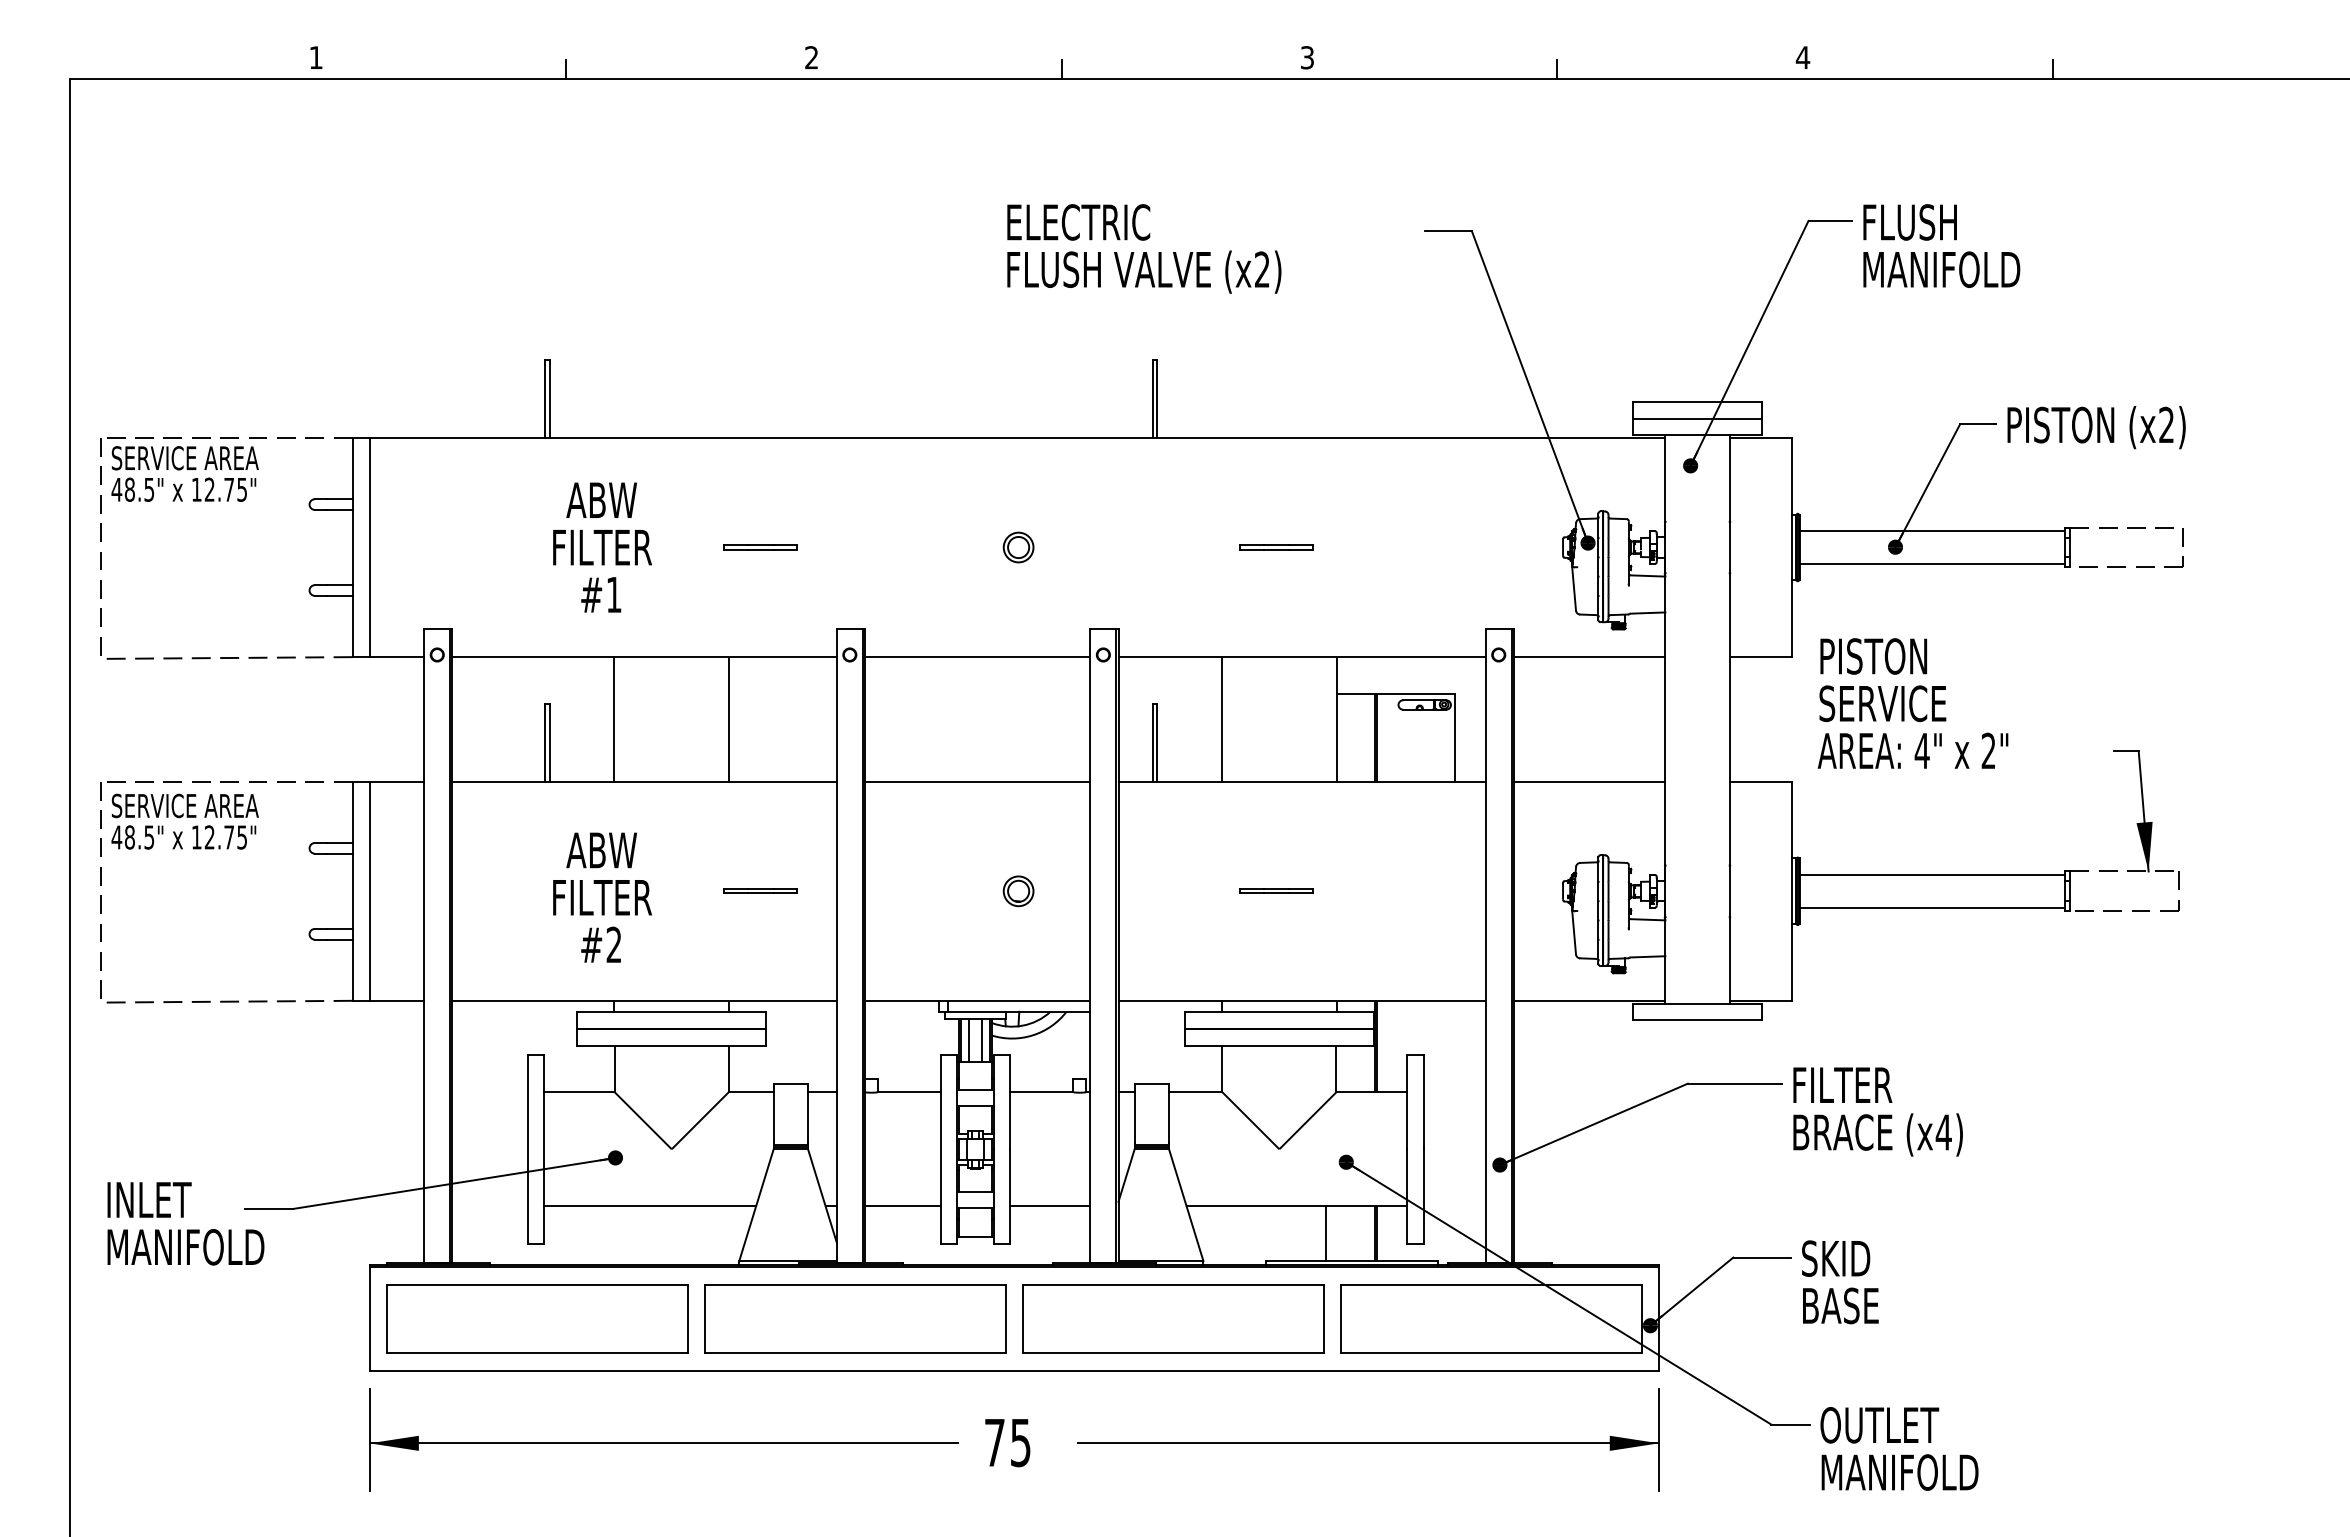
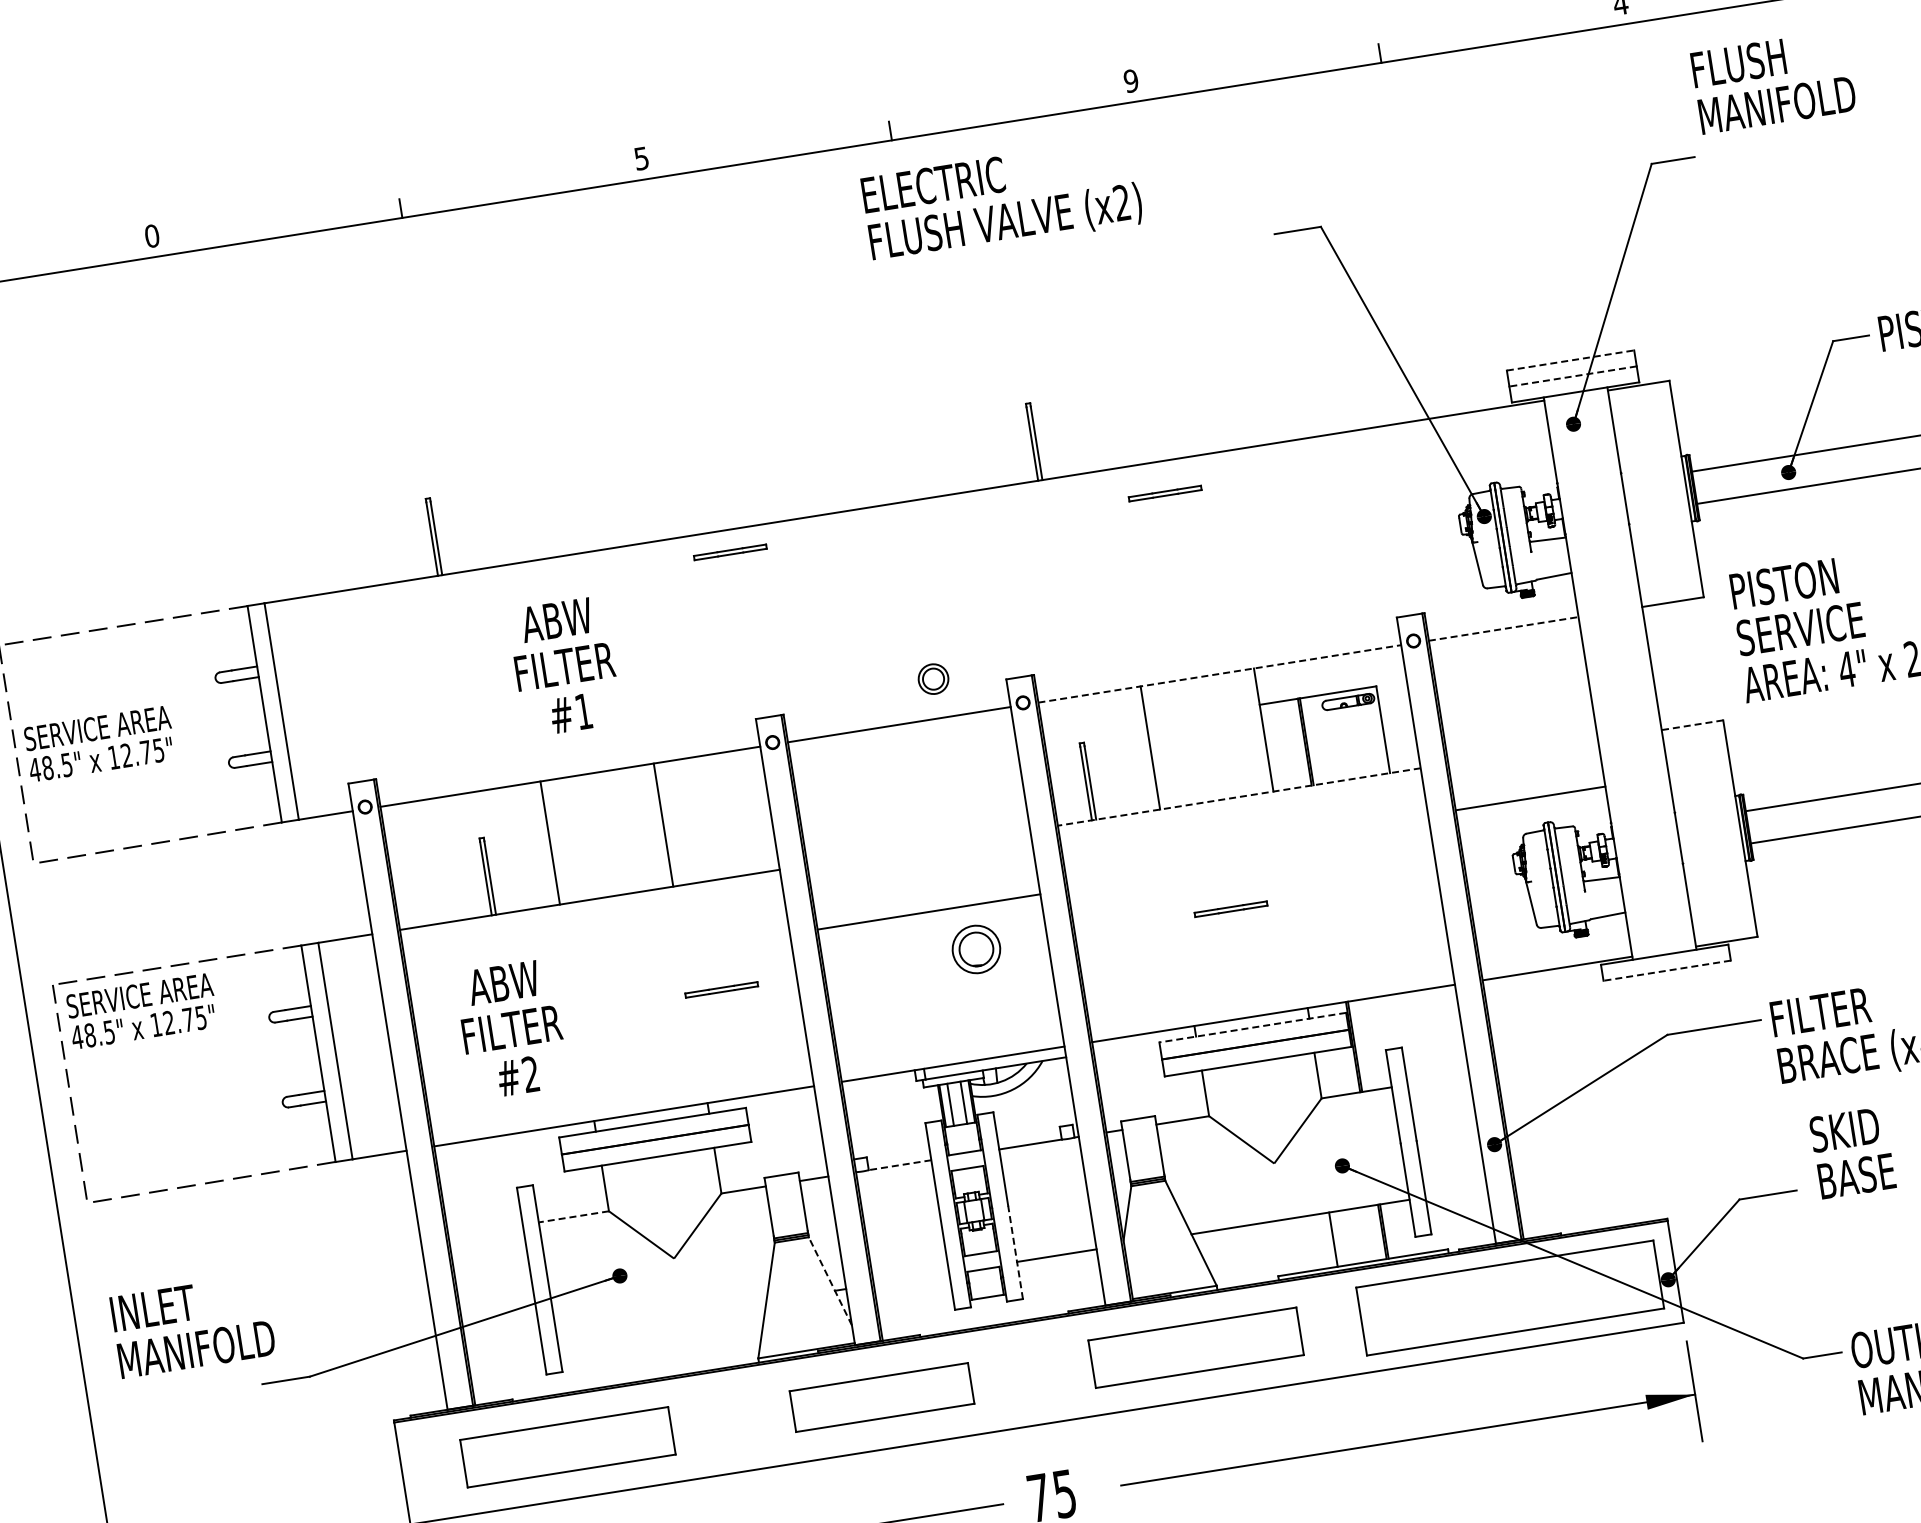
text: (315, 57) -> (151, 236), 1 -> 0
text: (811, 57) -> (641, 158), 2 -> 5
text: (1307, 57) -> (1131, 80), 3 -> 9
text: (1941, 245) -> (1773, 81), moved
text: (1144, 248) -> (1002, 200), moved
line: (1698, 402) -> (1571, 360), solid -> dashed
line: (1697, 418) -> (1572, 376), solid -> dashed
text: (184, 473) -> (99, 743), moved
text: (602, 547) -> (564, 666), moved
part: (760, 547) -> (730, 552), moved
part: (1018, 547) -> (933, 679), moved
part: (1276, 547) -> (1165, 493), moved
line: (1302, 657) -> (1220, 674), solid -> dashed
line: (1589, 657) -> (1503, 629), solid -> dashed
line: (977, 781) -> (928, 911), moved
line: (1302, 781) -> (1239, 796), solid -> dashed
line: (1589, 781) -> (1530, 798), moved
line: (1760, 781) -> (1691, 725), solid -> dashed
part: (1018, 891) -> (976, 949), size x1.6
text: (602, 897) -> (512, 1029), moved
line: (1279, 1011) -> (1252, 1027), solid -> dashed
line: (1697, 1020) -> (1667, 970), solid -> dashed
line: (579, 1092) -> (574, 1216), solid -> dashed
line: (909, 1092) -> (900, 1165), solid -> dashed
line: (822, 1195) -> (830, 1280), solid -> dashed
line: (1009, 1196) -> (1015, 1252), solid -> dashed
line: (649, 1206) -> (661, 1318), removed
line: (902, 1206) -> (910, 1279), removed
text: (185, 1223) -> (192, 1326), moved
text: (1840, 1282) -> (1852, 1153), moved
part: (537, 1318) -> (568, 1446), size x0.7
part: (855, 1318) -> (882, 1397), size x0.6
part: (1173, 1318) -> (1196, 1347), size x0.7

